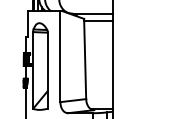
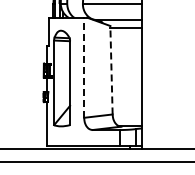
line: (60, 56) -> (84, 67), solid -> dashed
line: (85, 58) -> (111, 69), solid -> dashed

